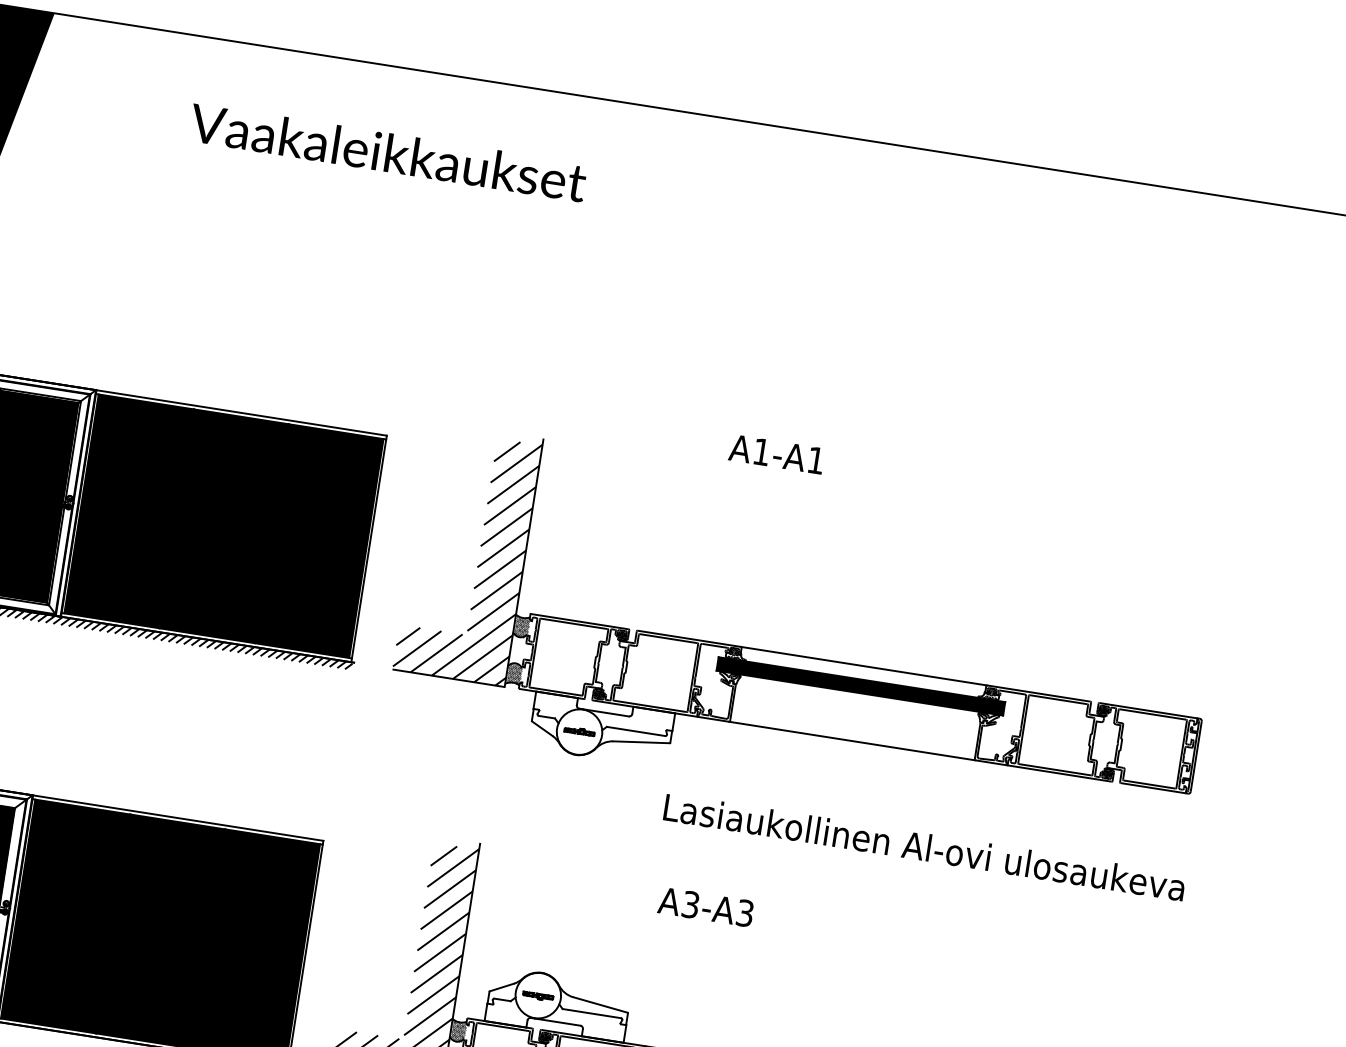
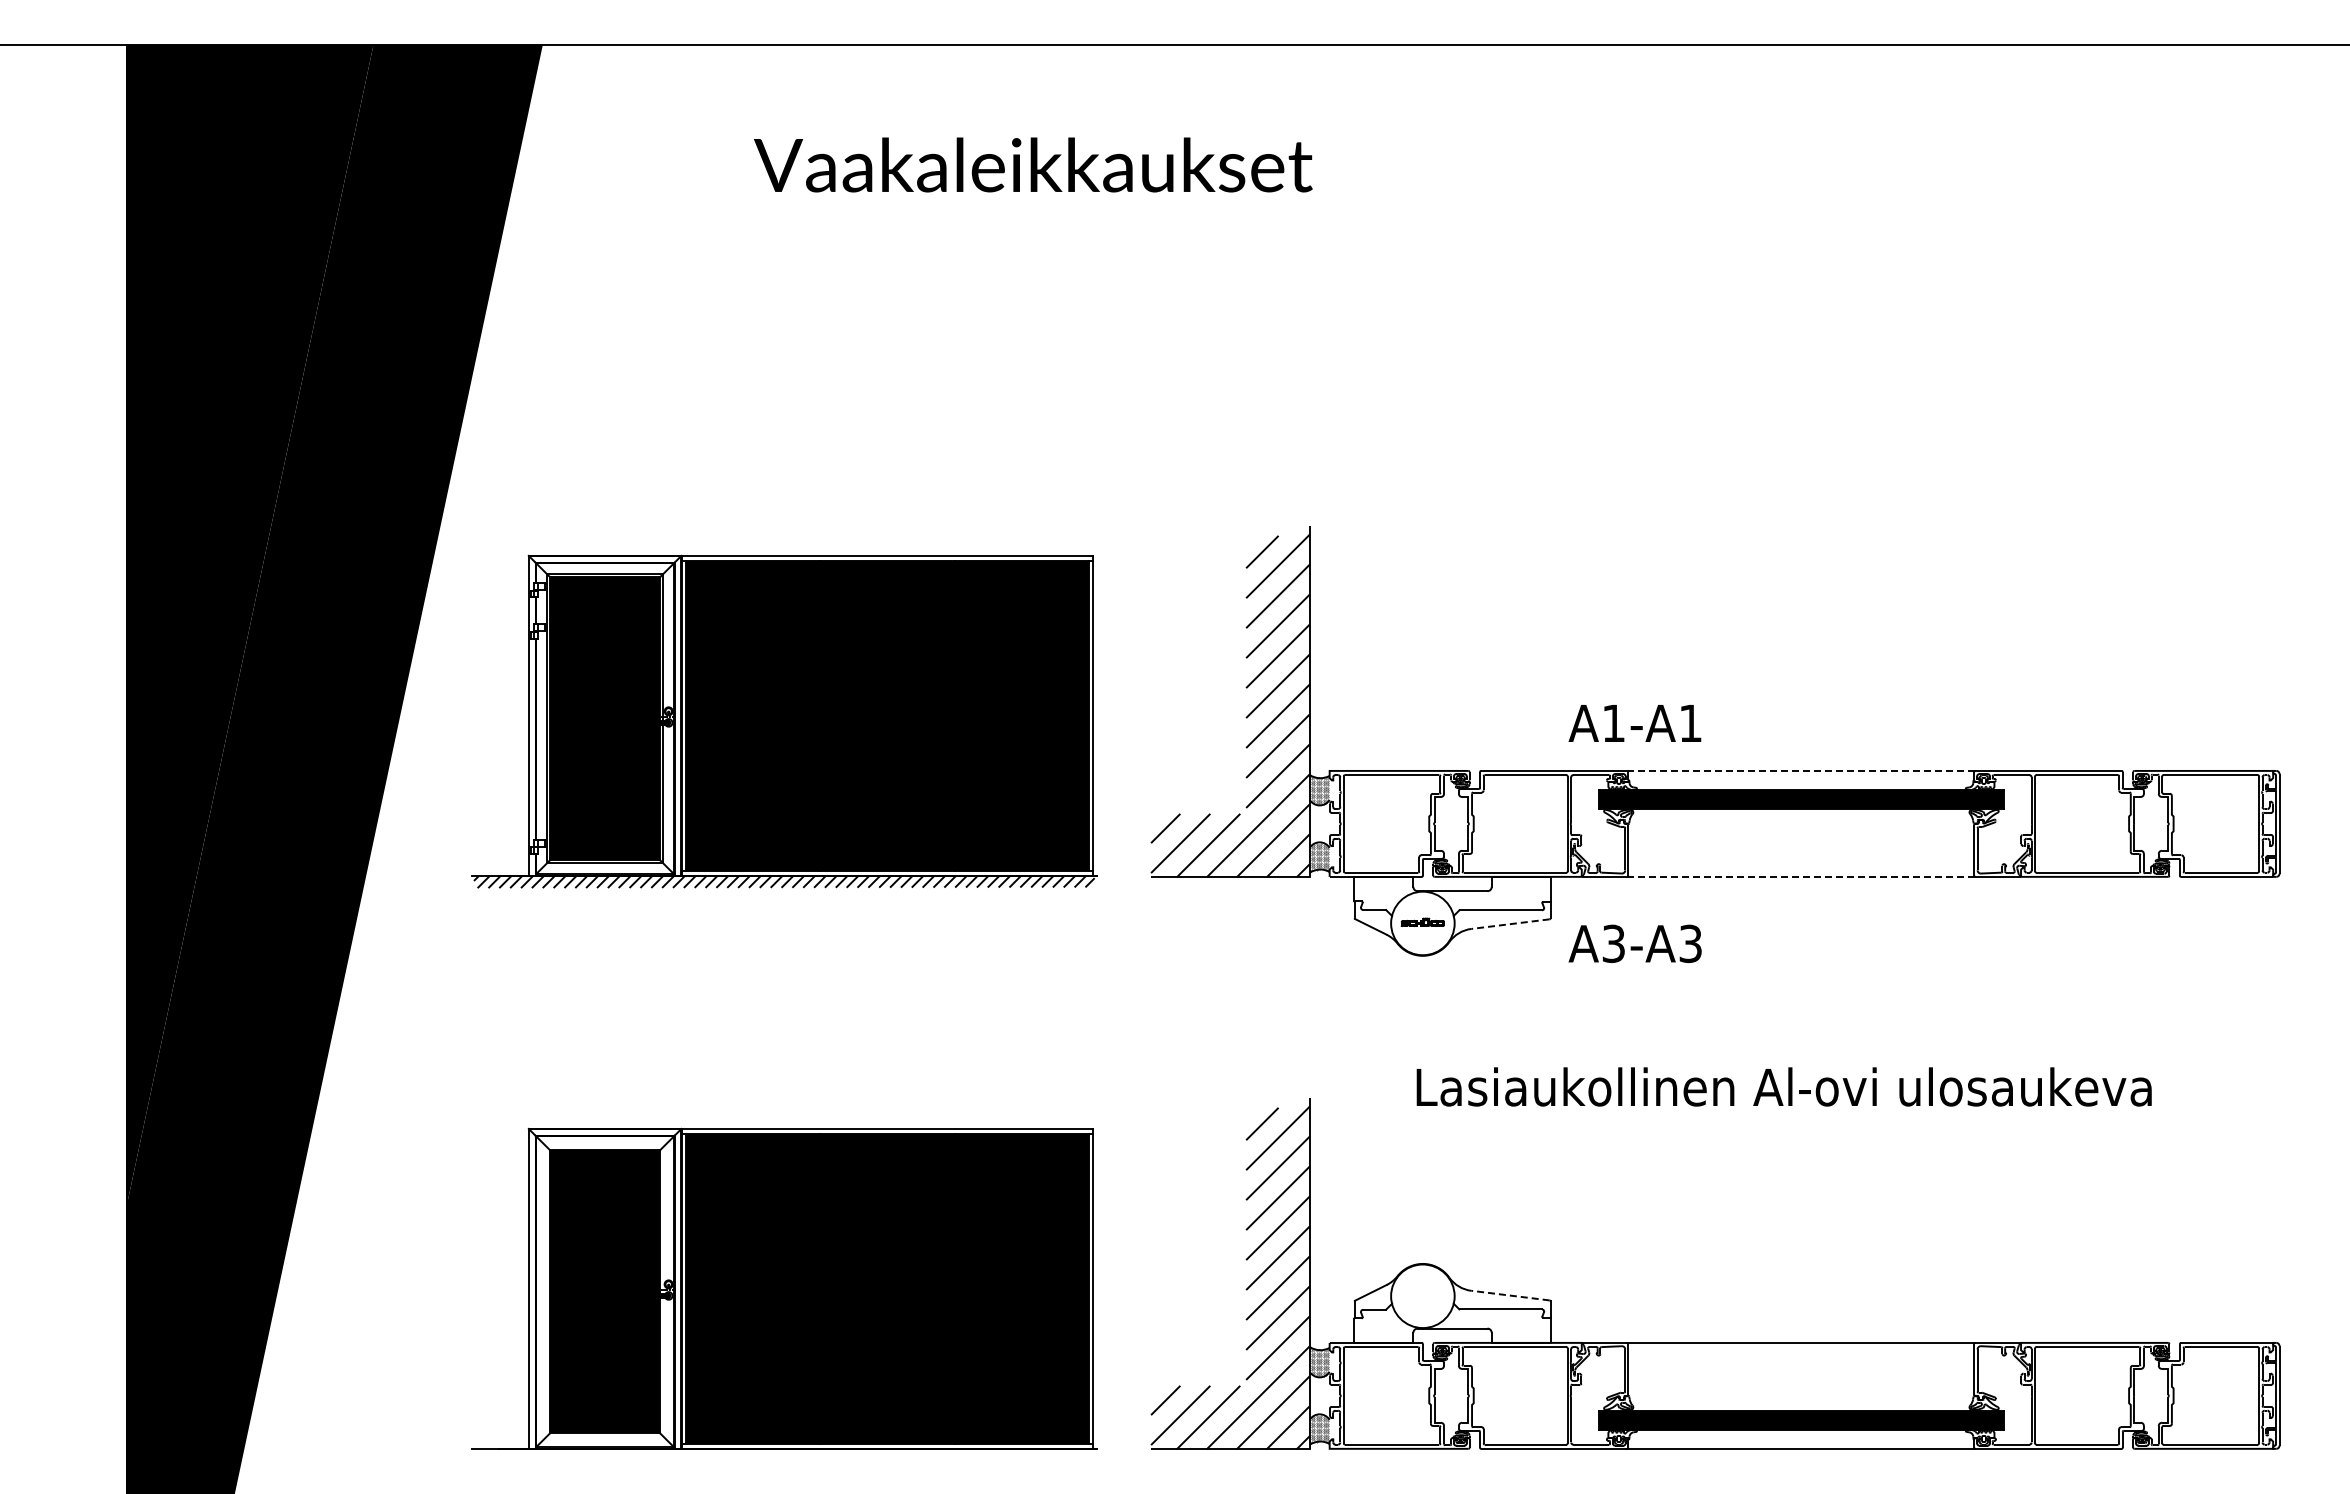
text: (776, 454) -> (1634, 723), moved
line: (863, 665) -> (1800, 770), solid -> dashed
line: (851, 740) -> (1800, 876), solid -> dashed
line: (640, 742) -> (1509, 924), solid -> dashed
text: (924, 846) -> (1783, 1086), moved
text: (705, 906) -> (1634, 943), moved
part: (538, 995) -> (1422, 1296), removed
line: (599, 1004) -> (1509, 1295), solid -> dashed

